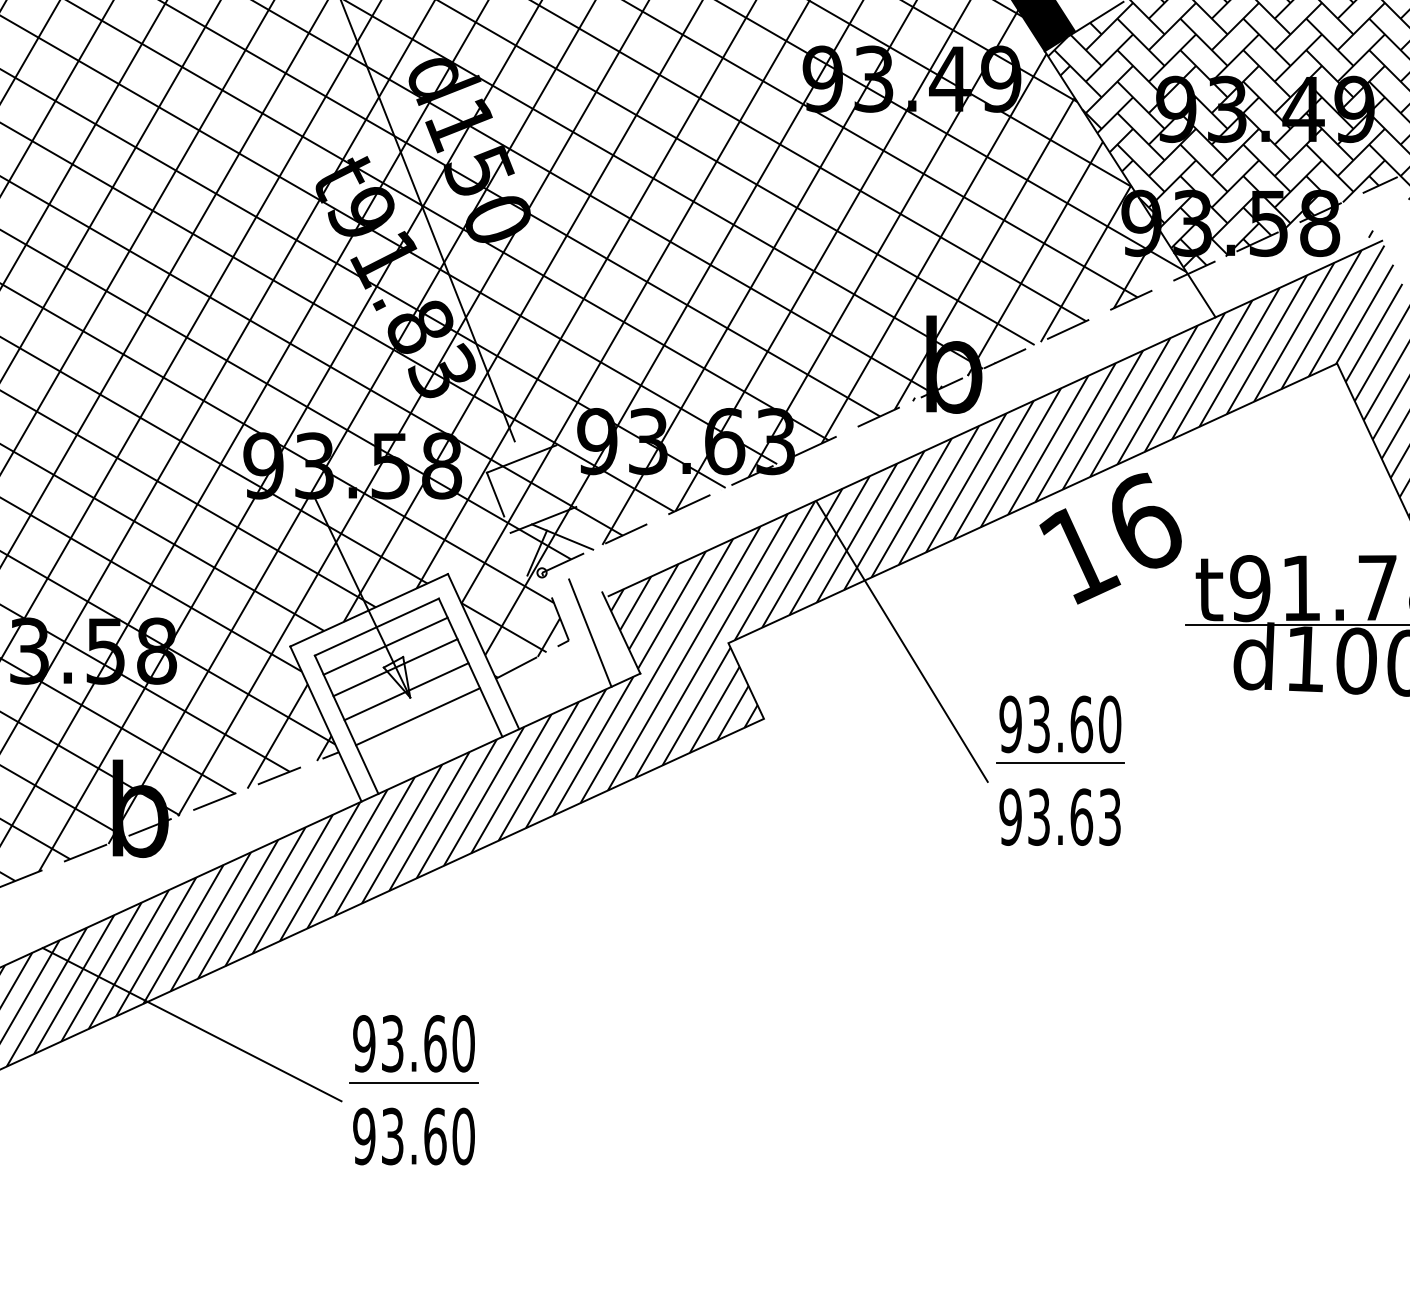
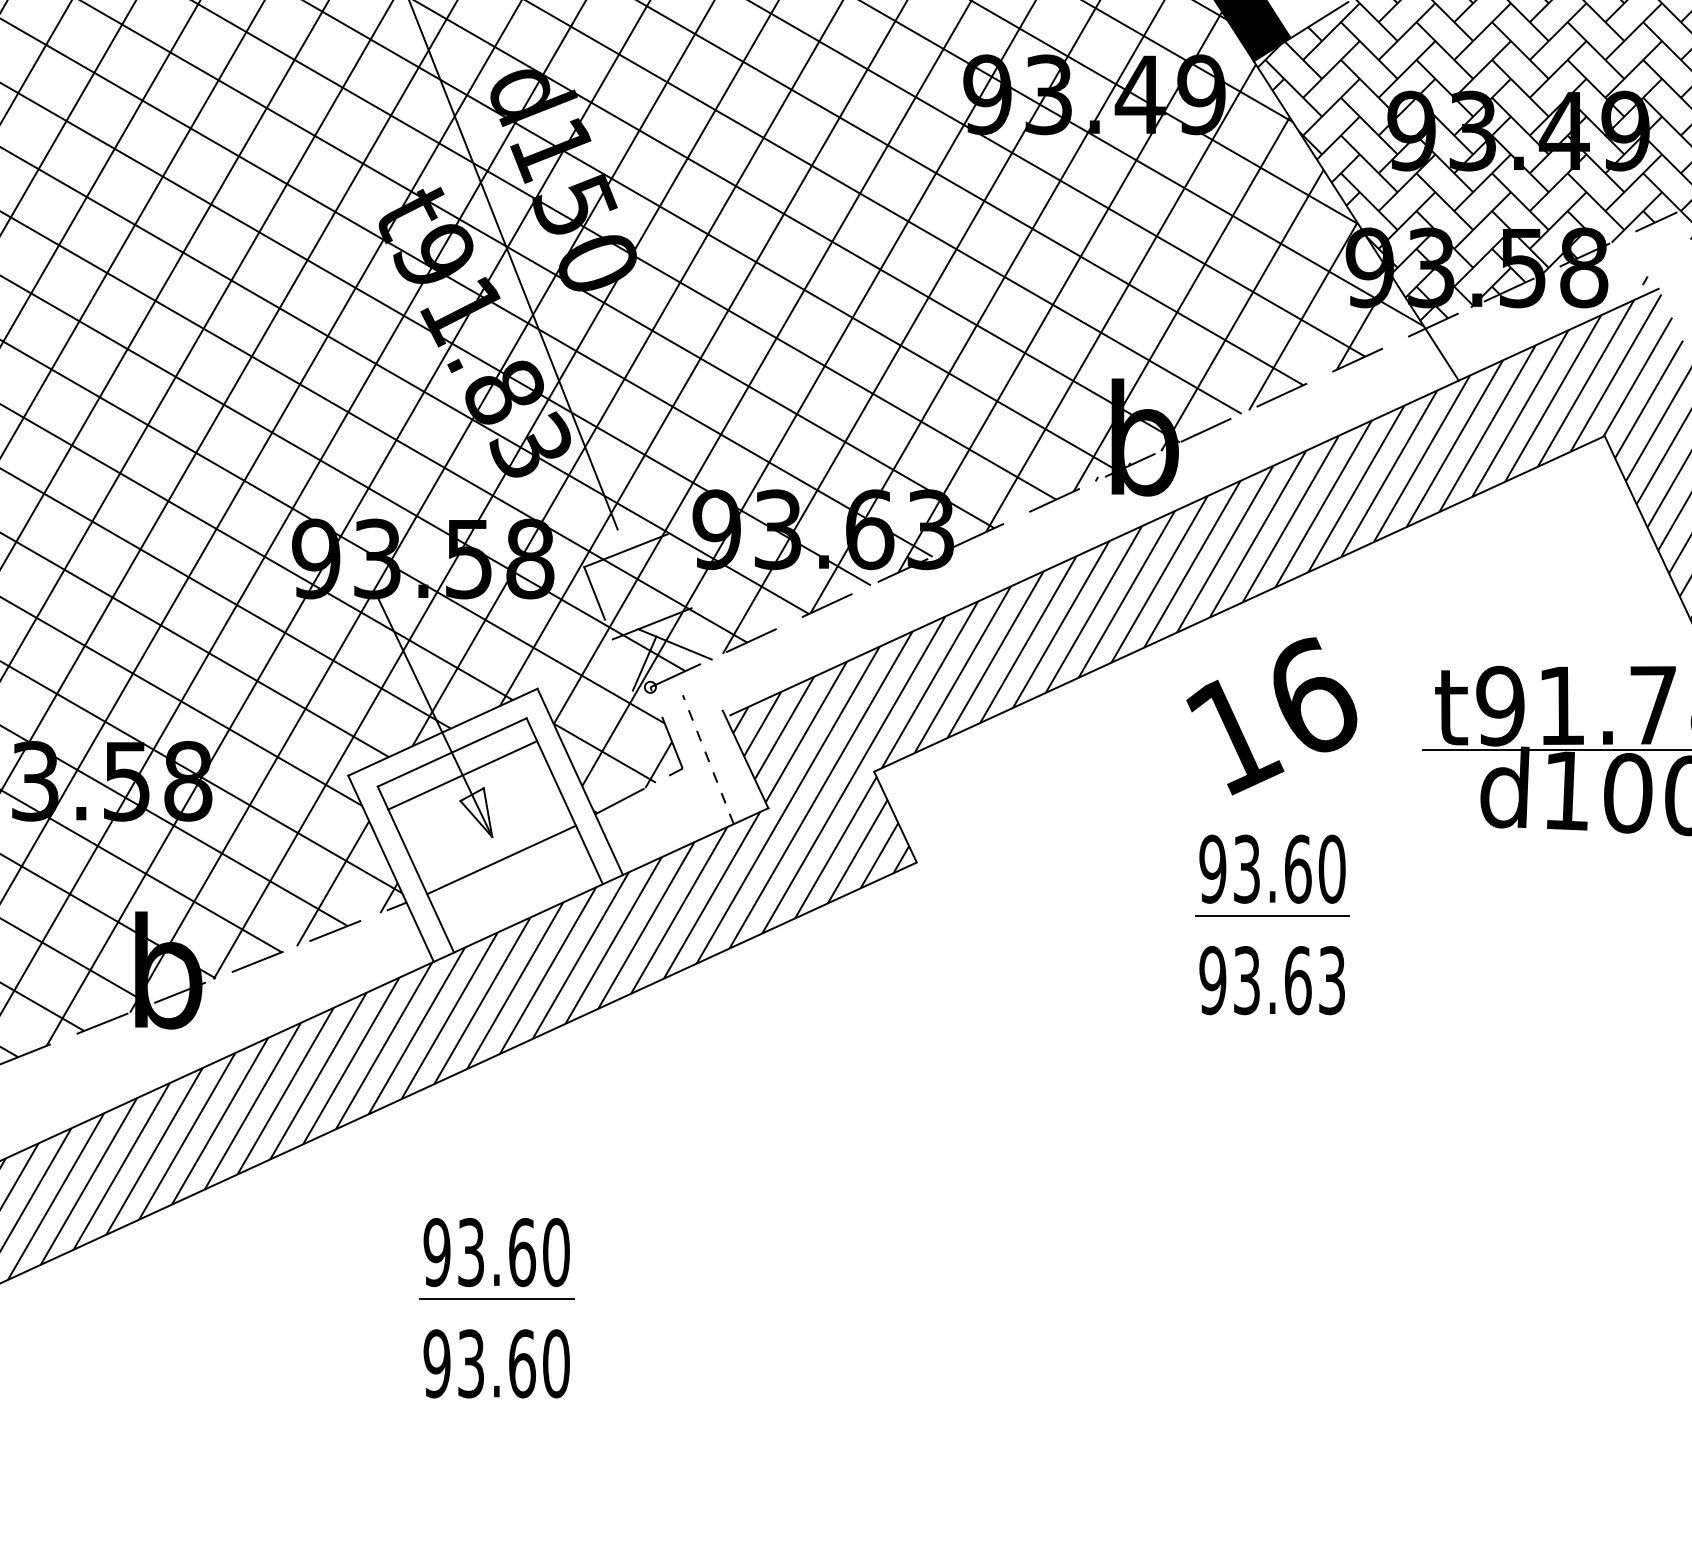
text: (1110, 538) -> (1271, 716), moved
line: (590, 633) -> (708, 759), solid -> dashed
line: (902, 641) -> (1082, 769), removed
line: (395, 667) -> (474, 800), removed
line: (406, 691) -> (487, 829), removed
line: (192, 1024) -> (230, 1229), removed

